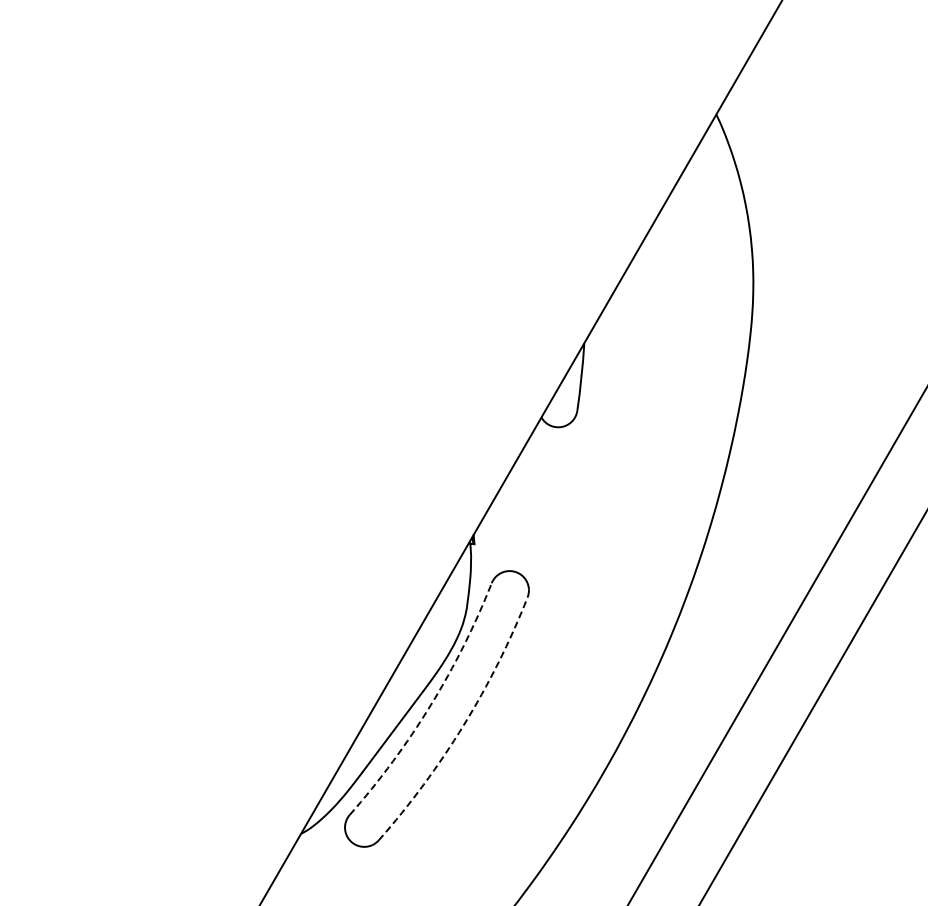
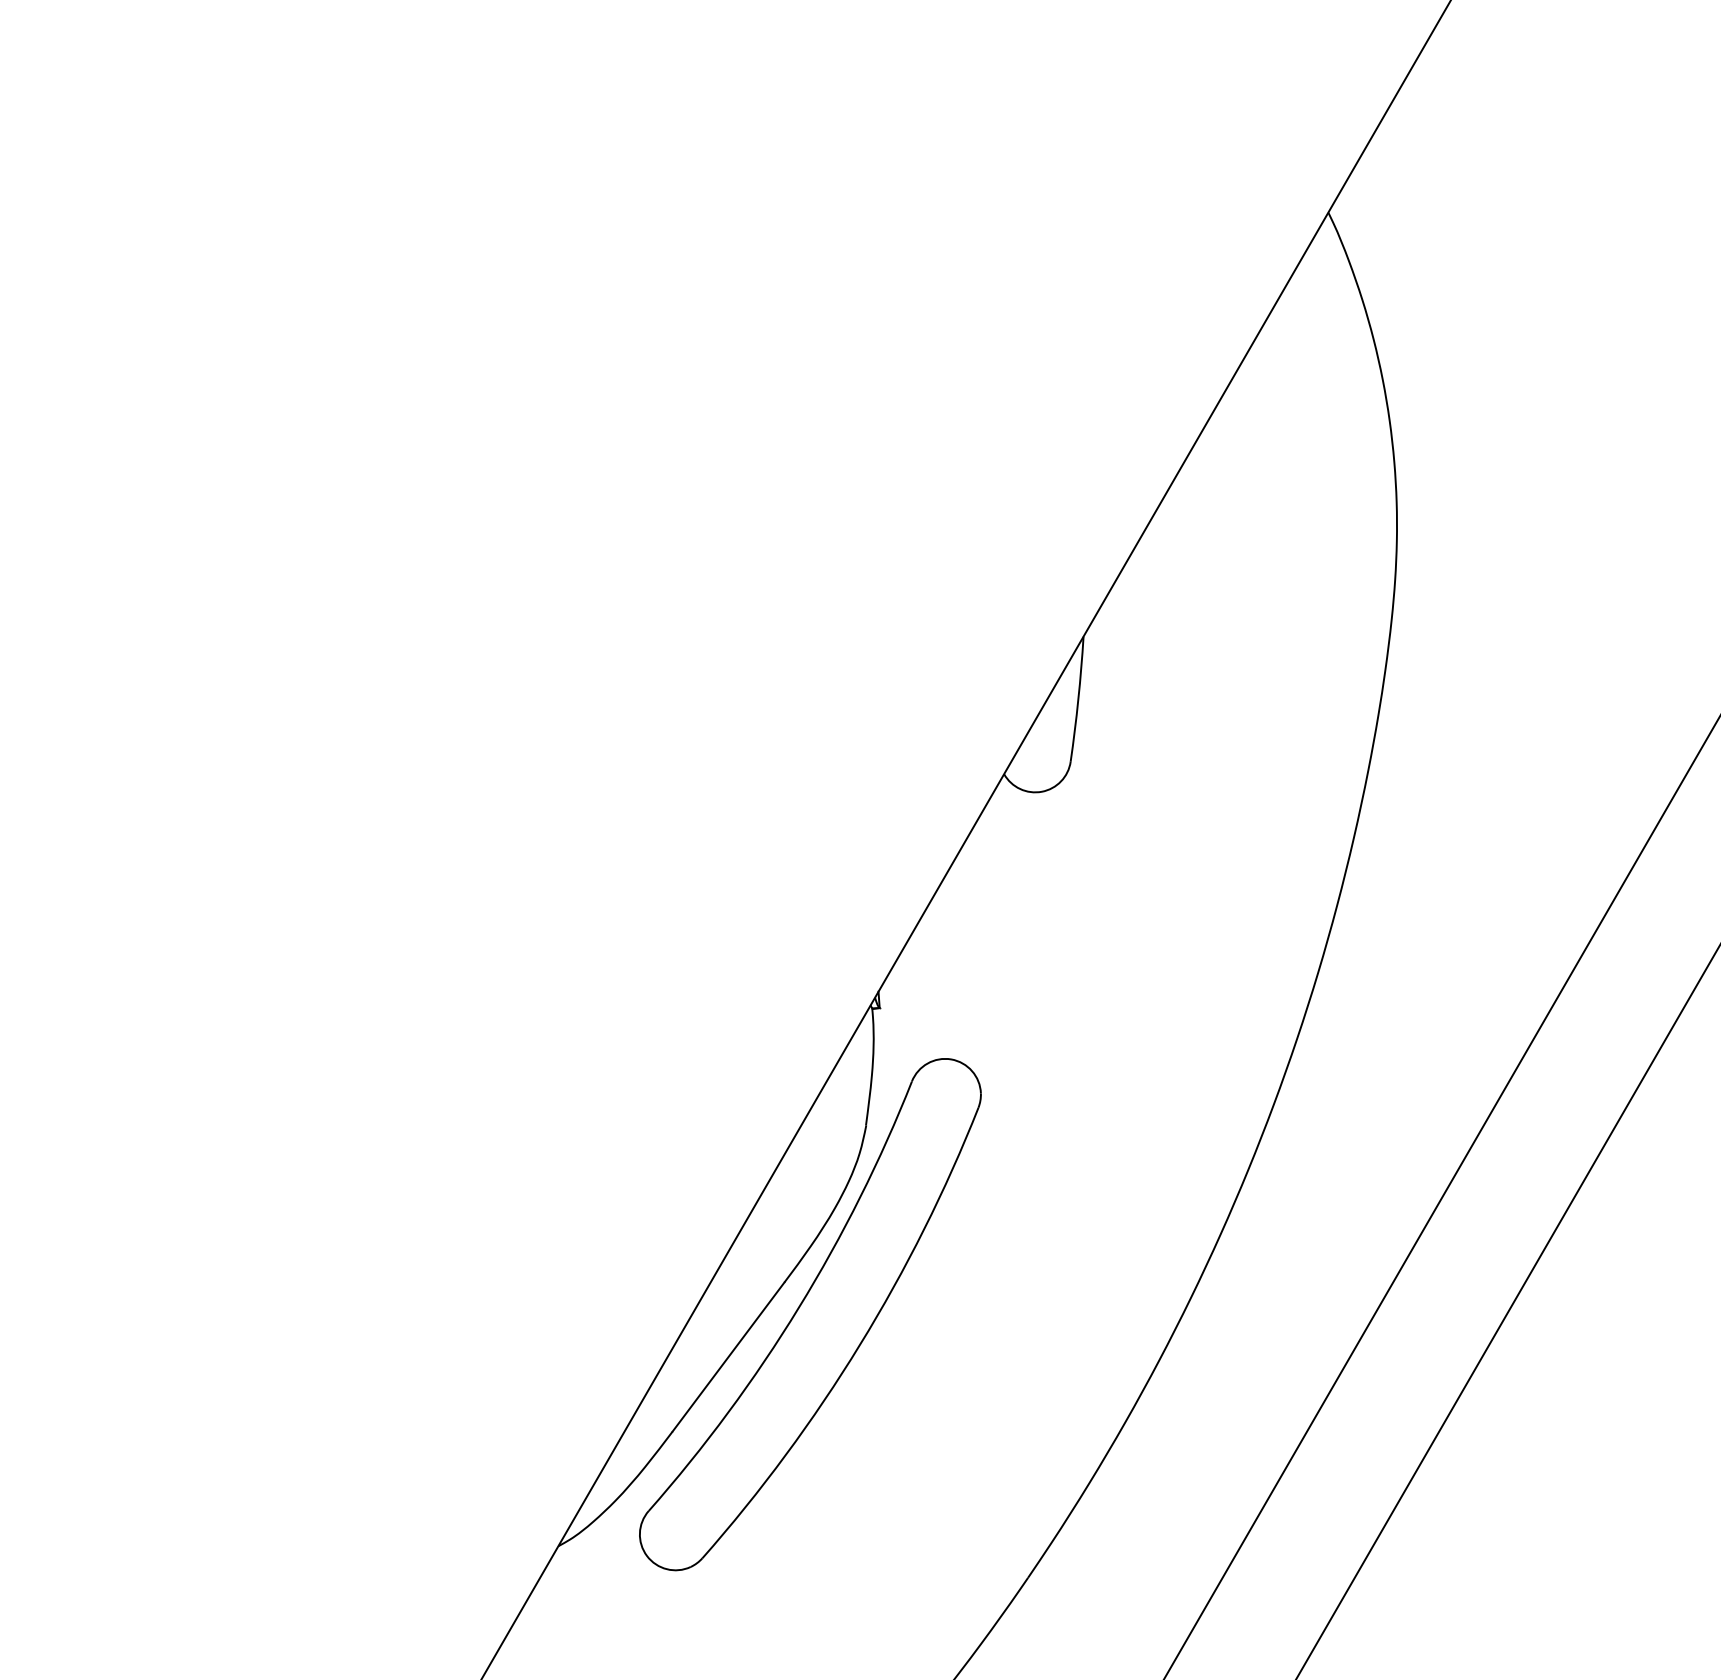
arc: (430, 705) -> (798, 1308), dashed -> solid
arc: (463, 725) -> (859, 1345), dashed -> solid

